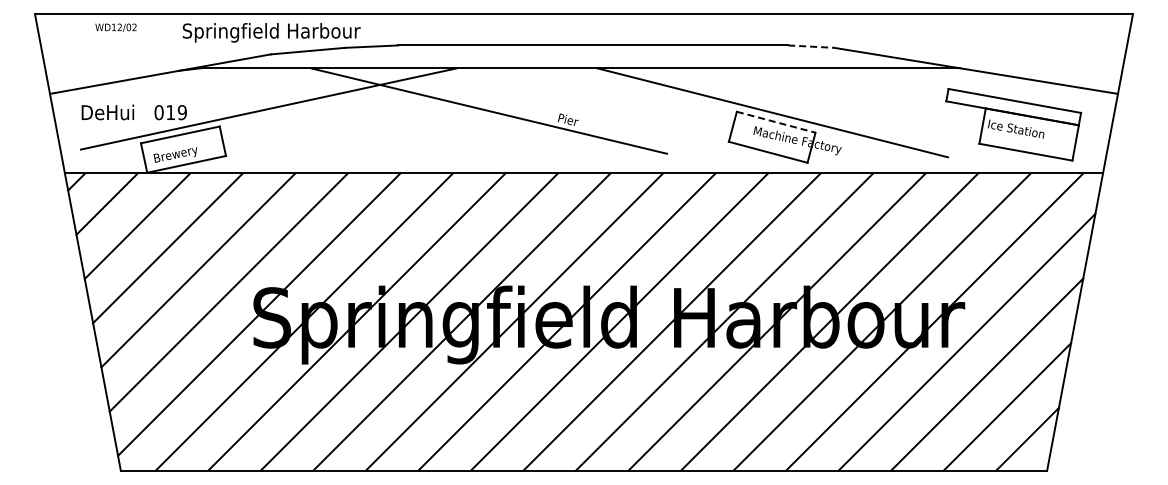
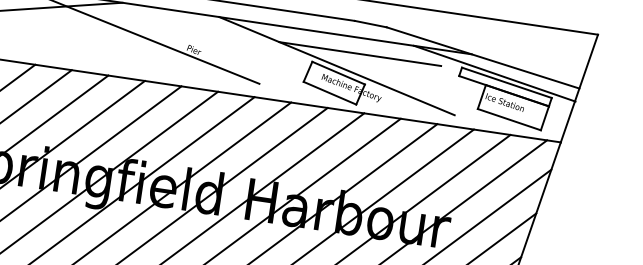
line: (811, 46) -> (370, 24), dashed -> solid
line: (802, 90) -> (360, 53), added
line: (995, 90) -> (494, 73), added
line: (776, 122) -> (338, 73), dashed -> solid

